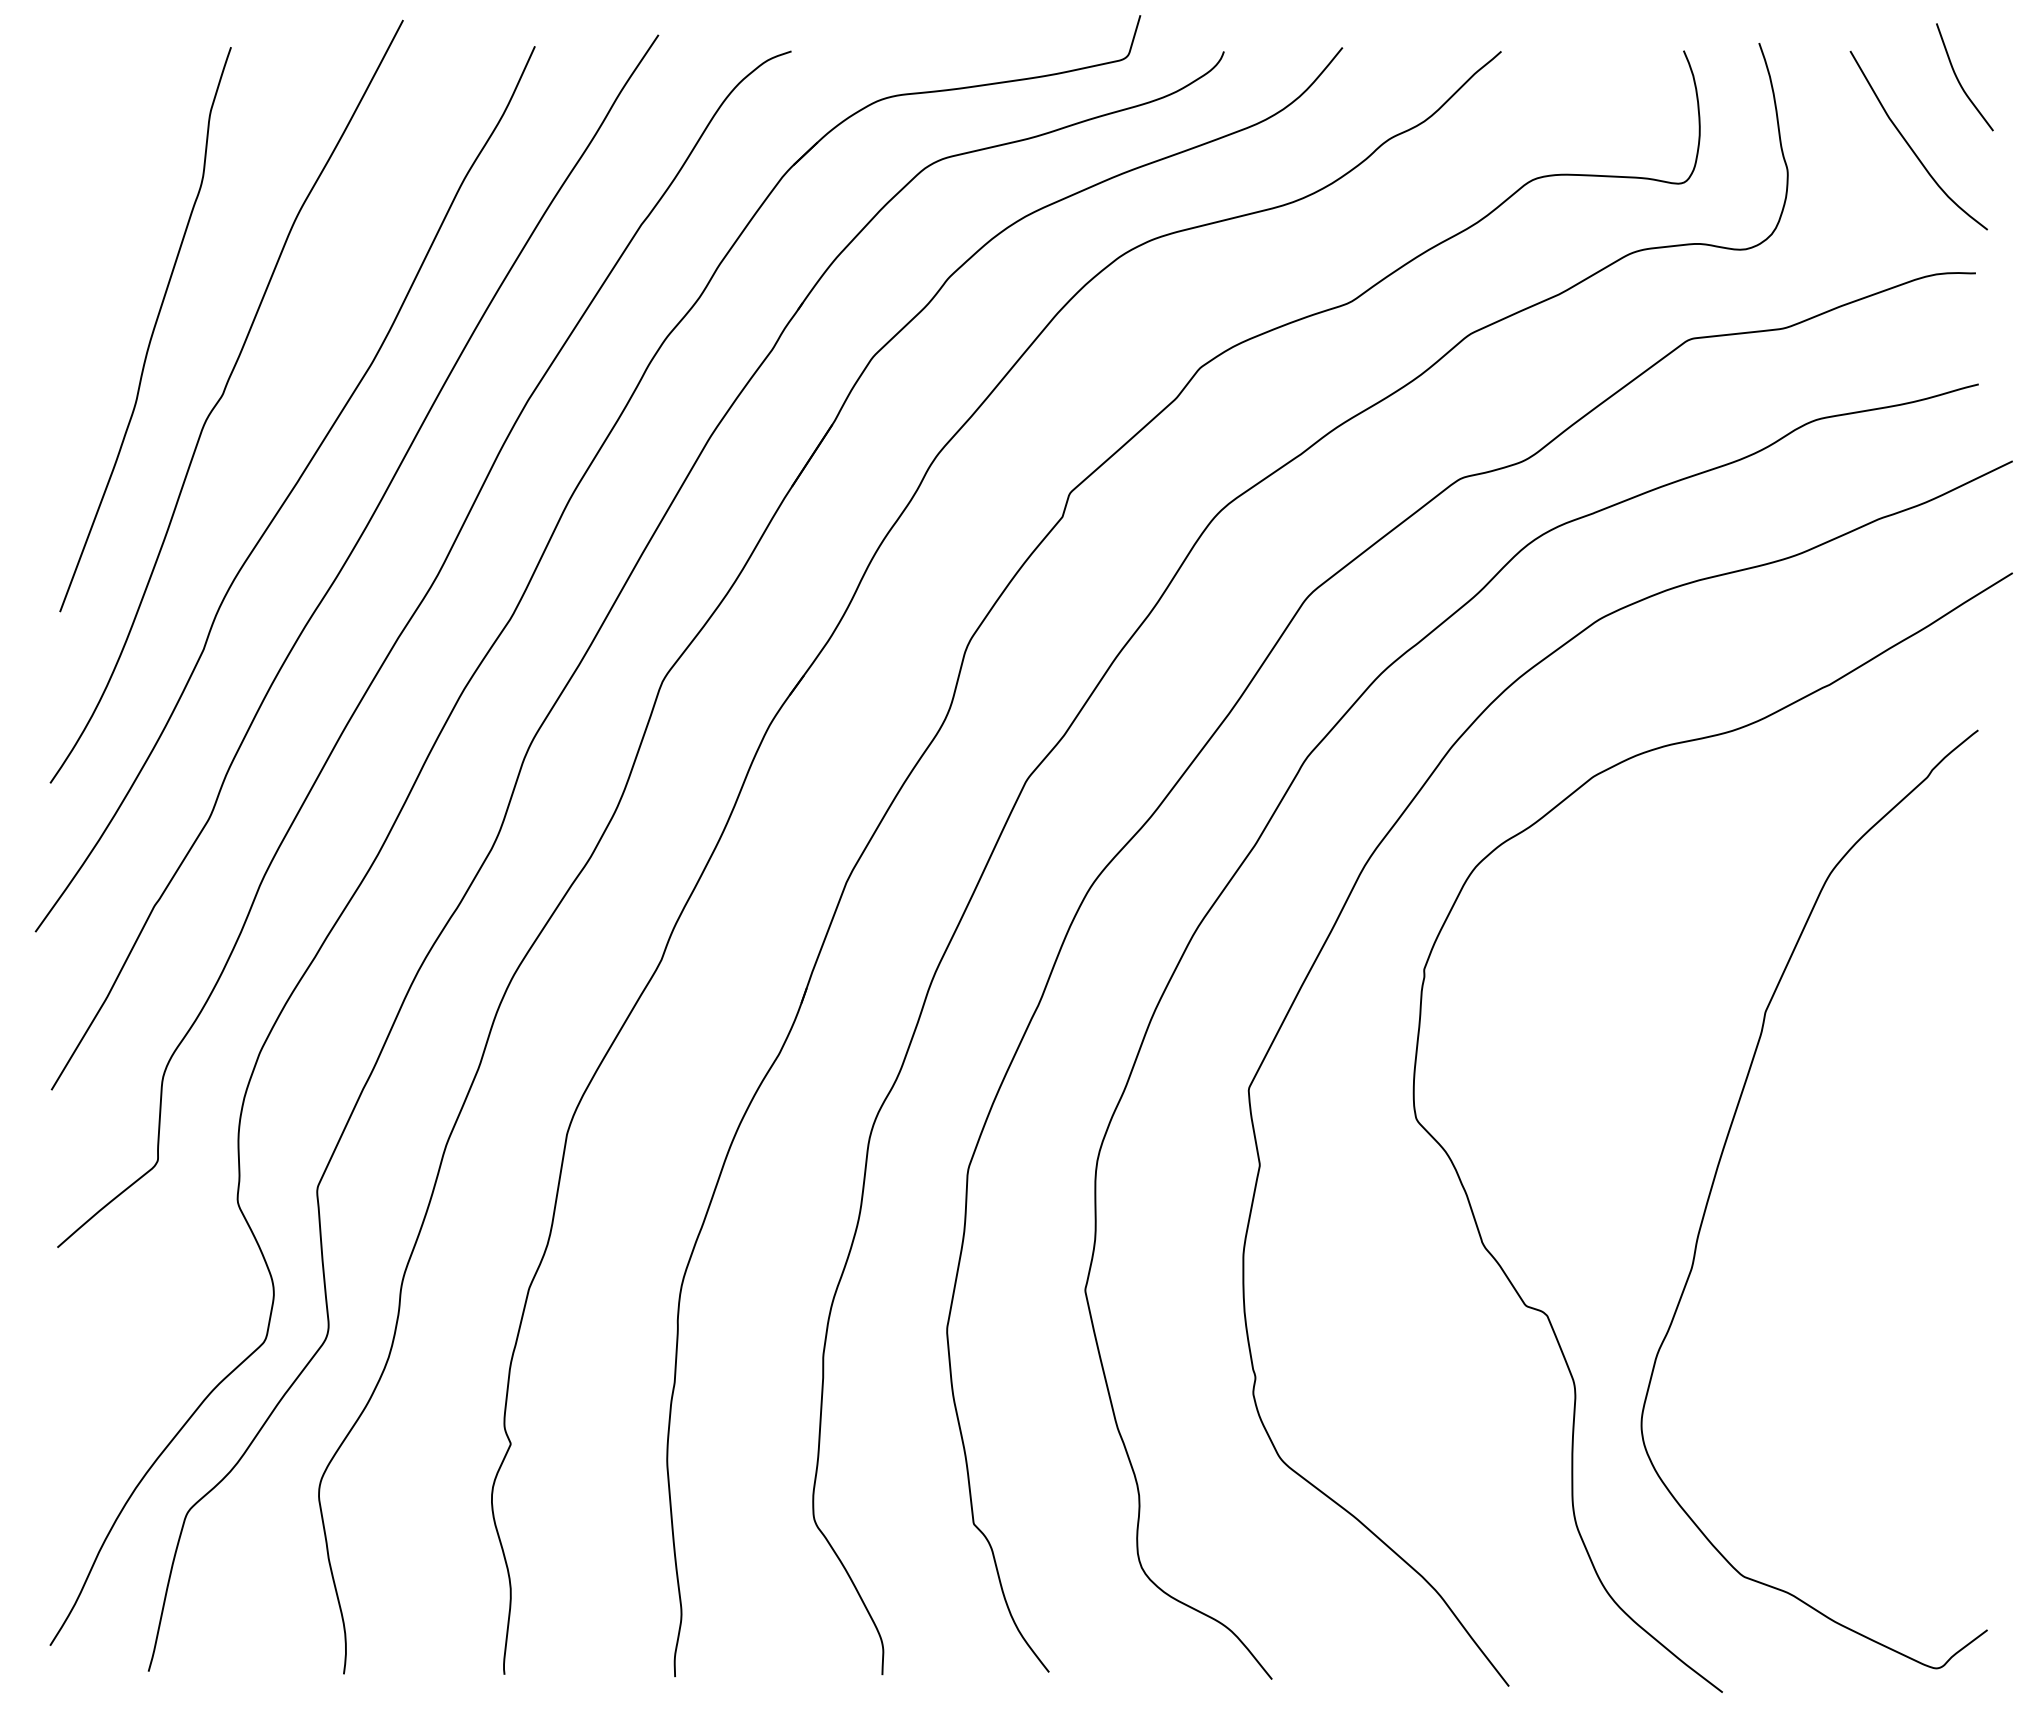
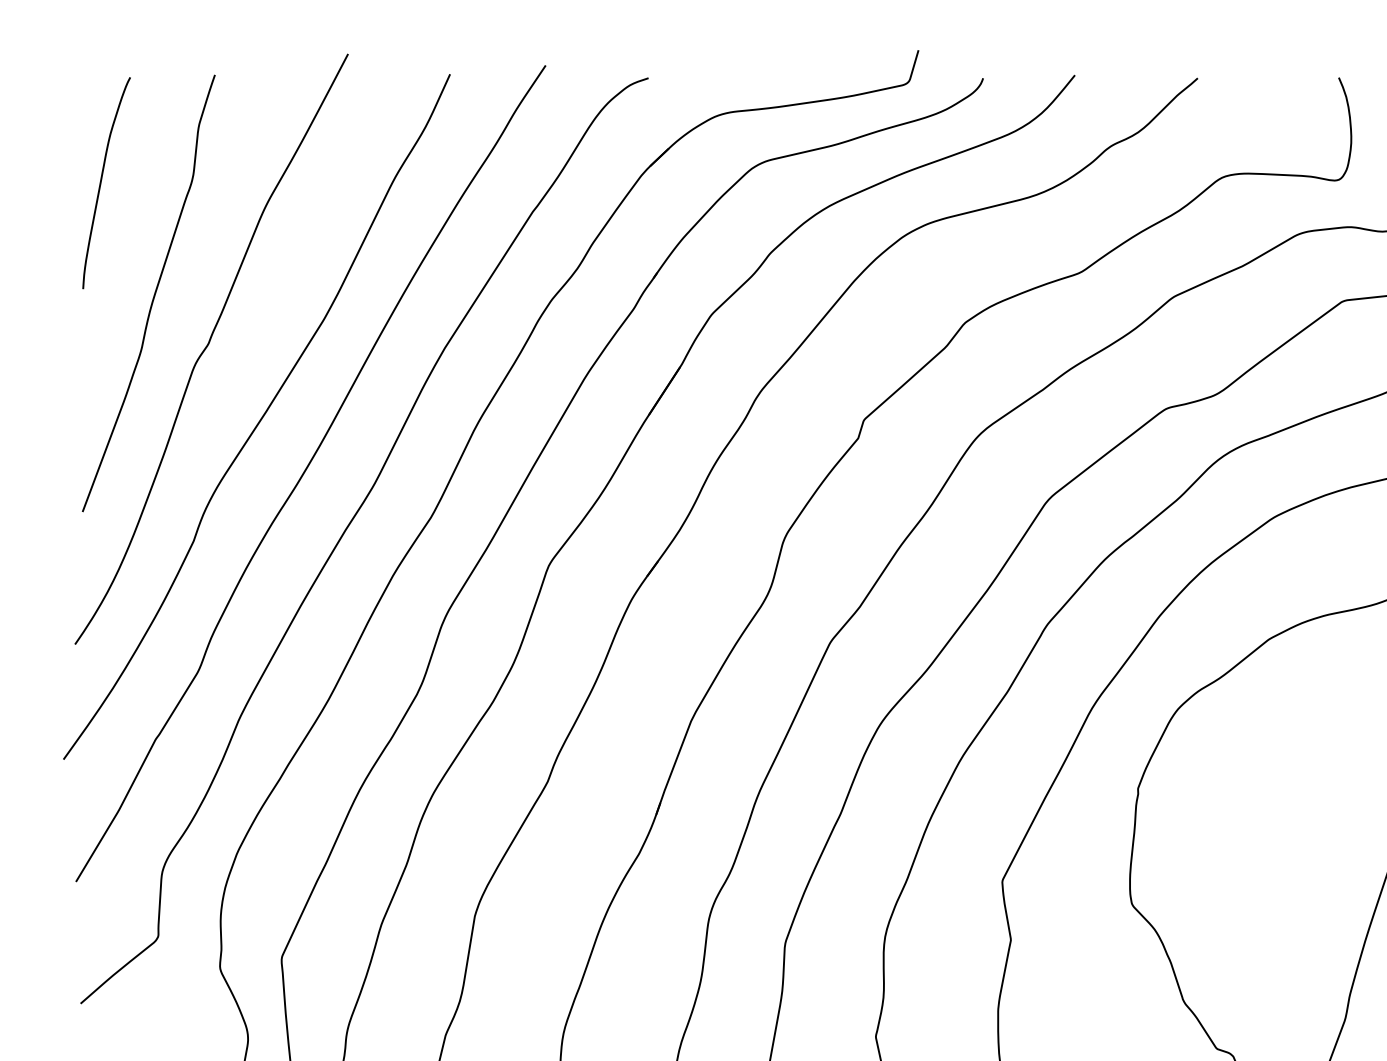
curve: (84, 186) -> (101, 182), added

